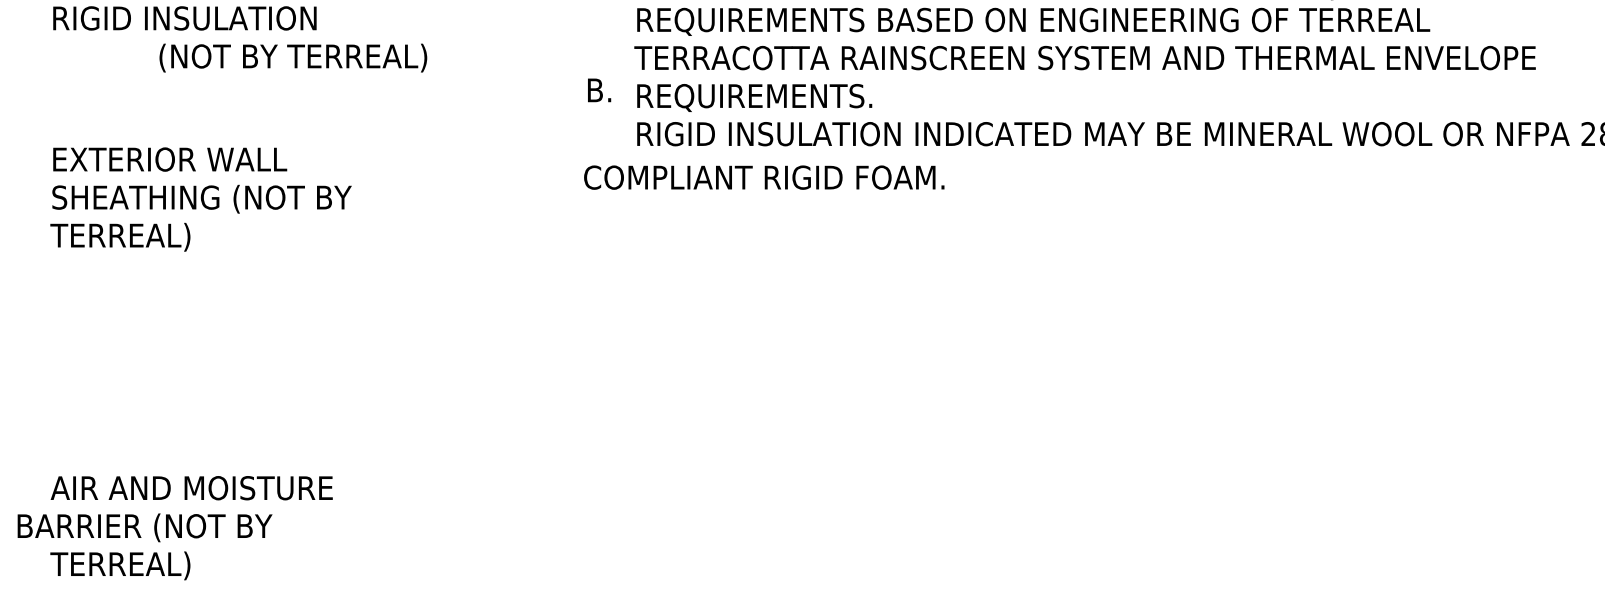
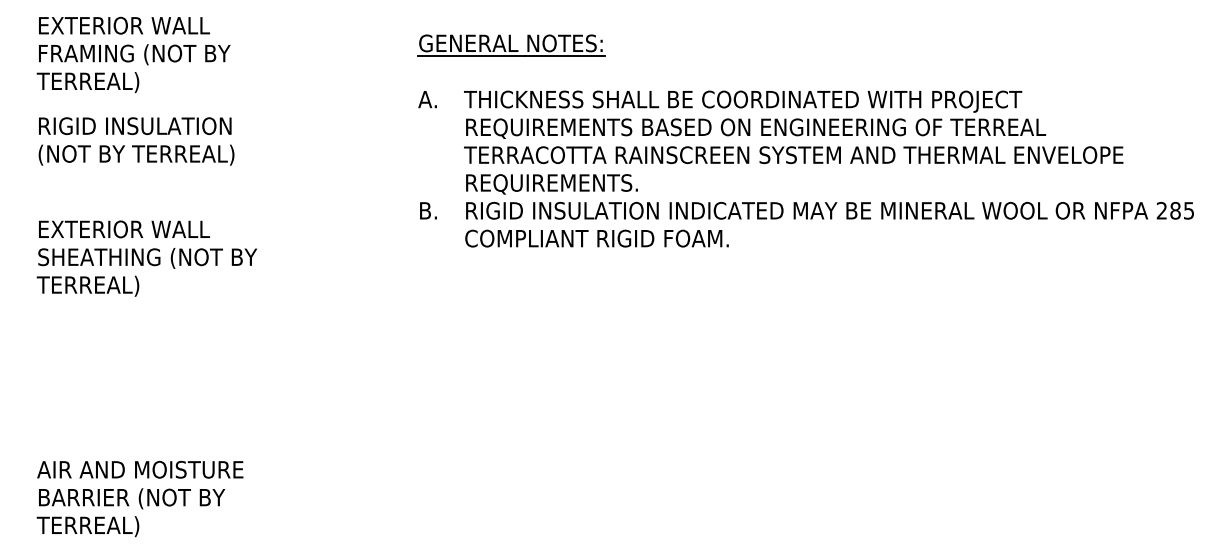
text: (293, 57) -> (136, 154), moved
text: (599, 89) -> (428, 210), moved
text: (763, 177) -> (596, 238), moved
text: (145, 527) -> (132, 498), moved

